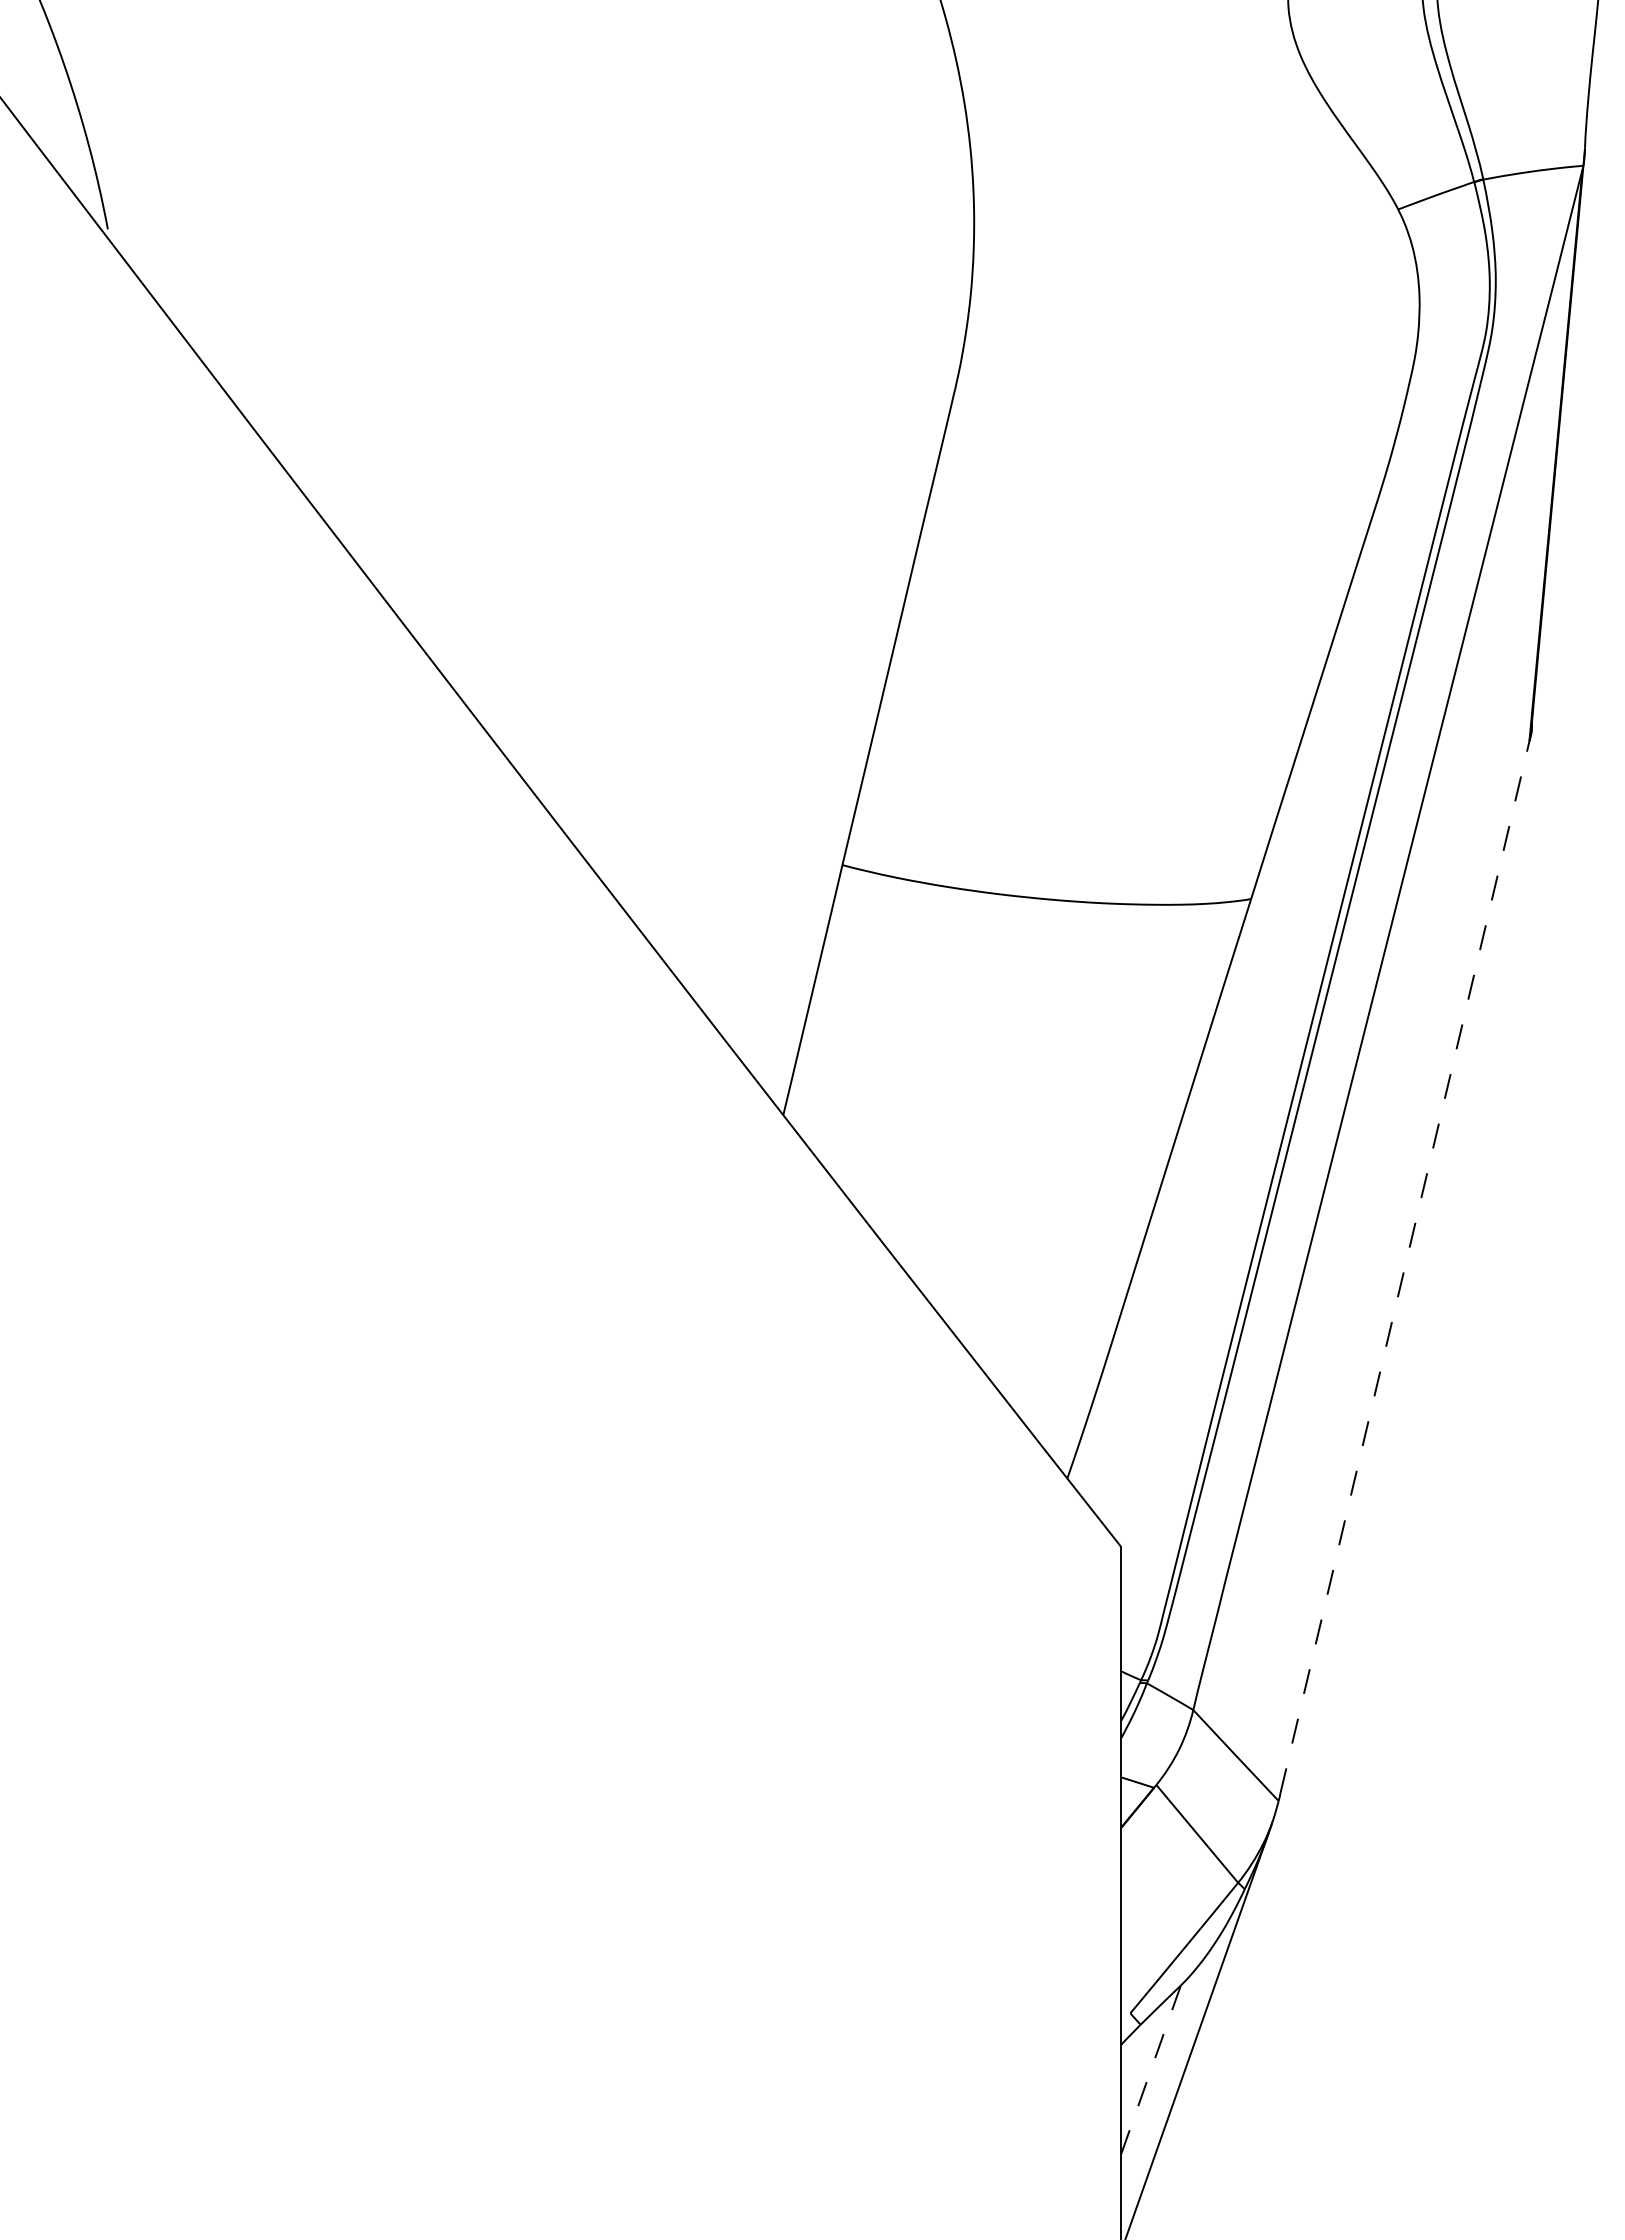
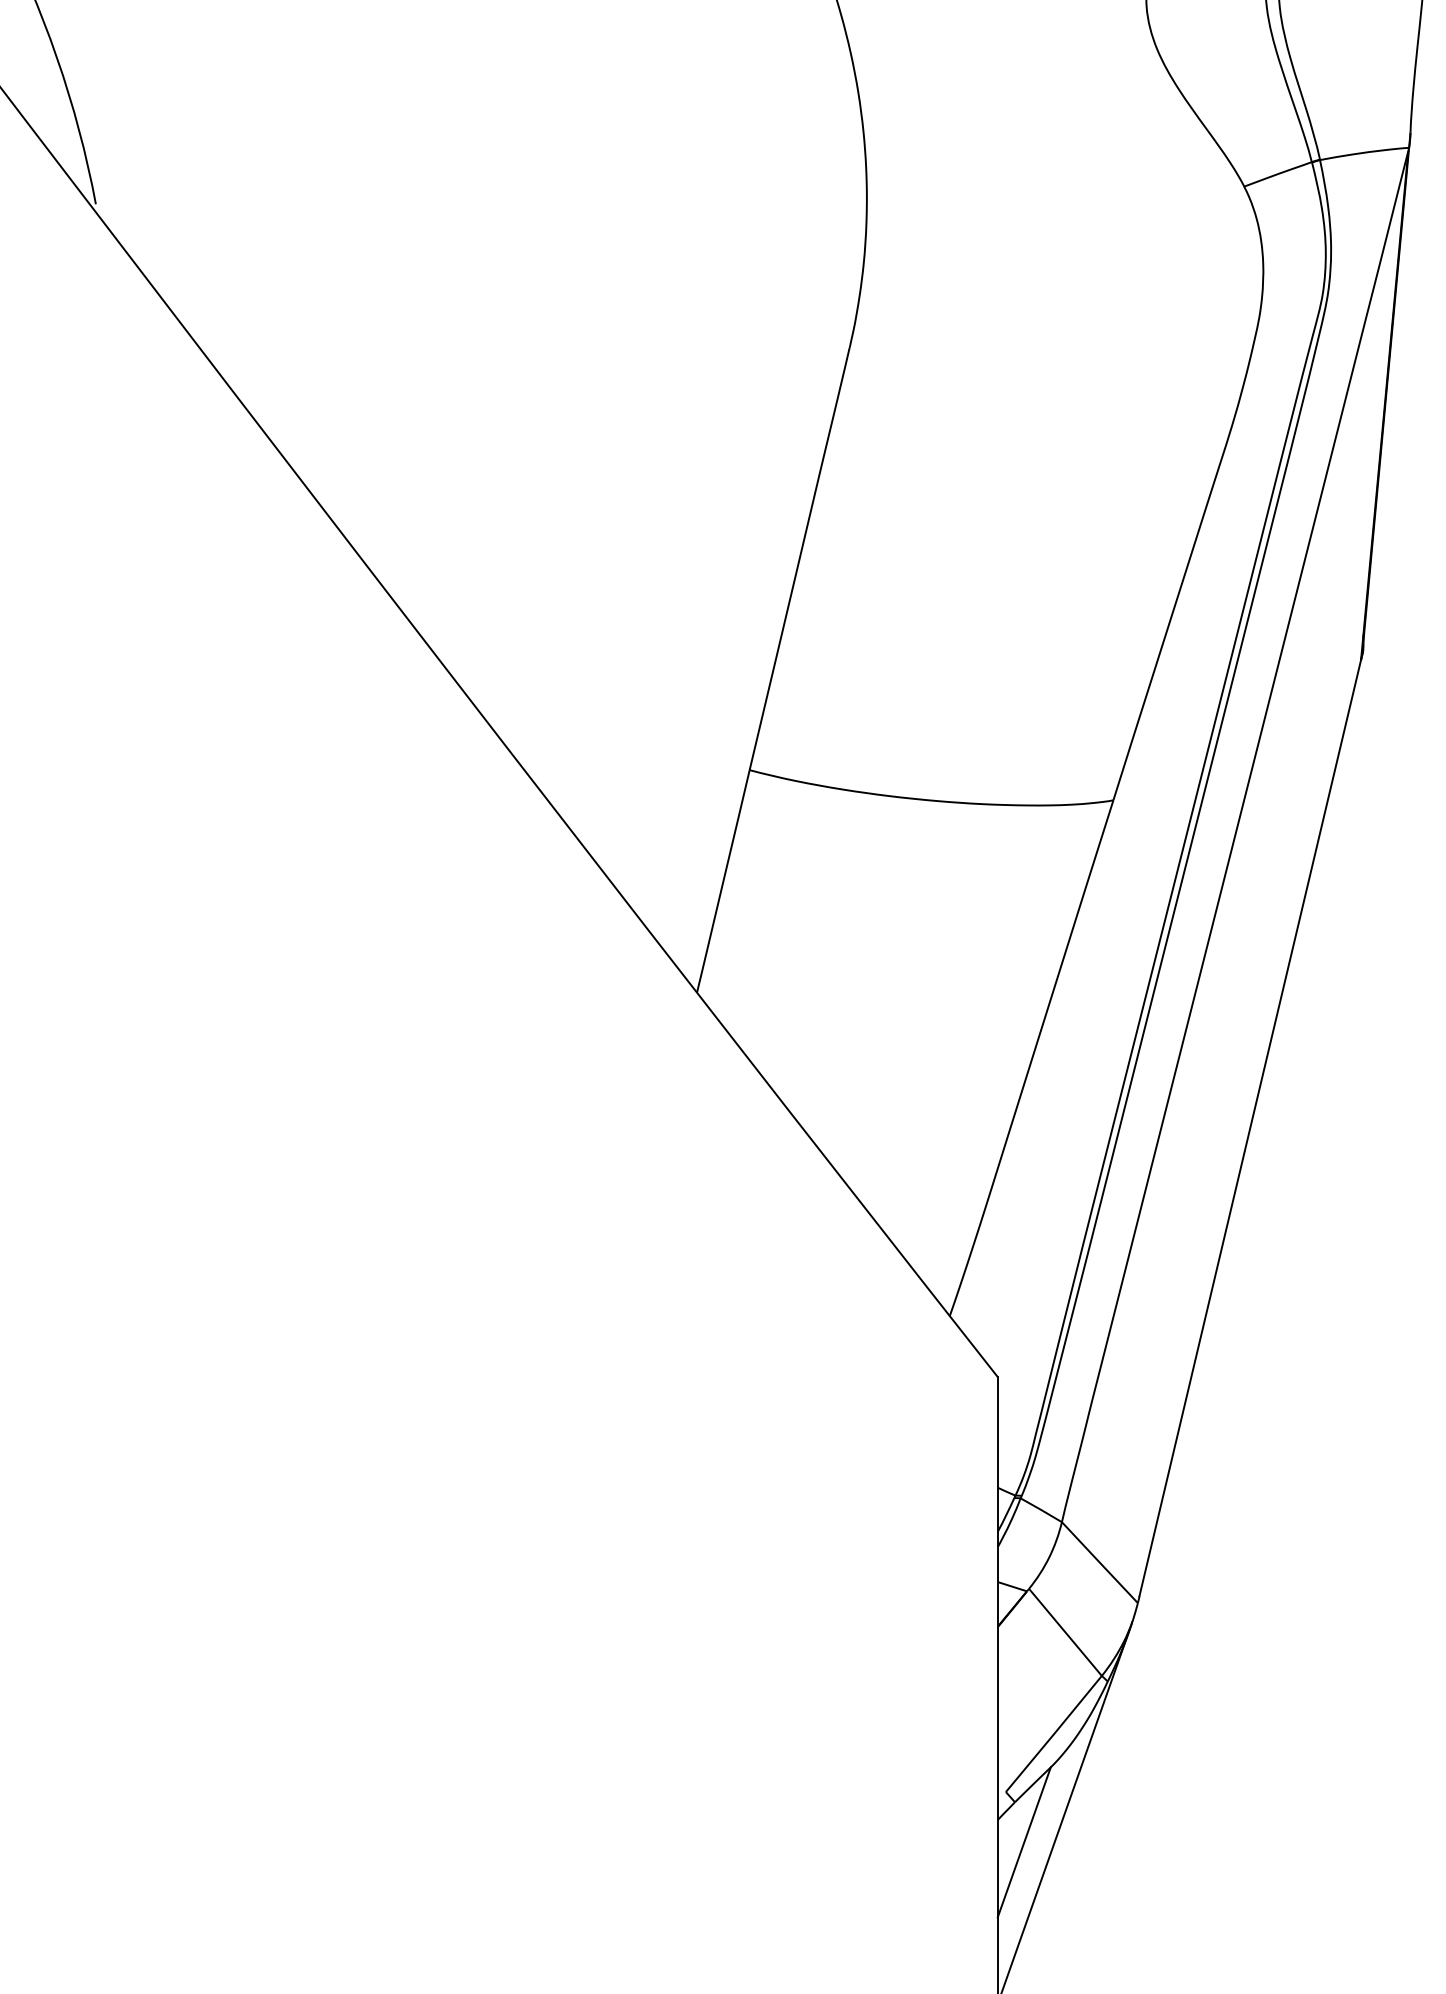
line: (1405, 1266) -> (1250, 1127), dashed -> solid
line: (1151, 2069) -> (1024, 1842), dashed -> solid

